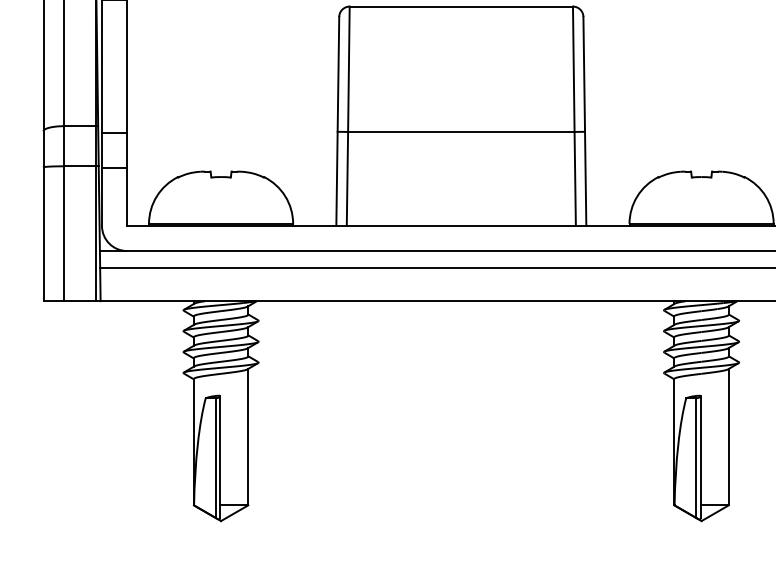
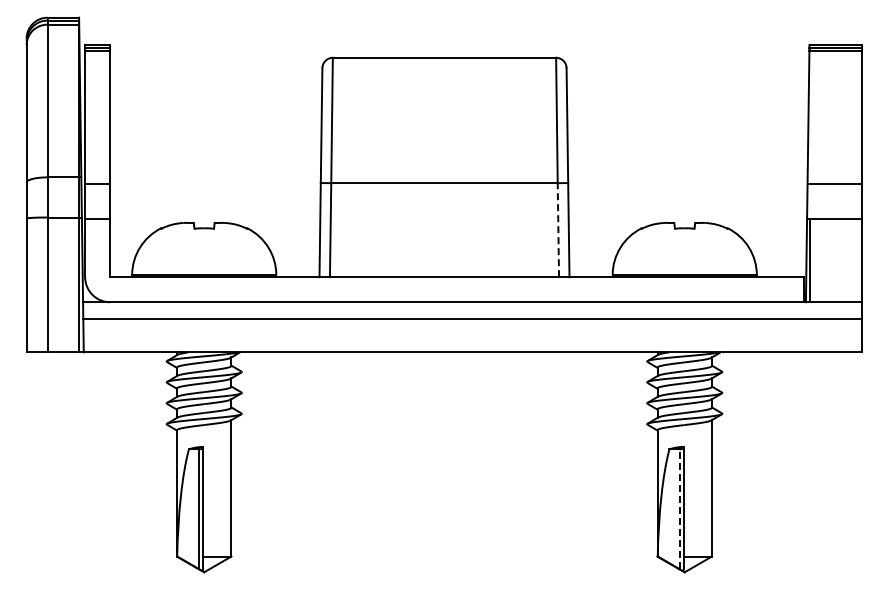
line: (575, 178) -> (558, 229), solid -> dashed
line: (696, 458) -> (679, 509), solid -> dashed

